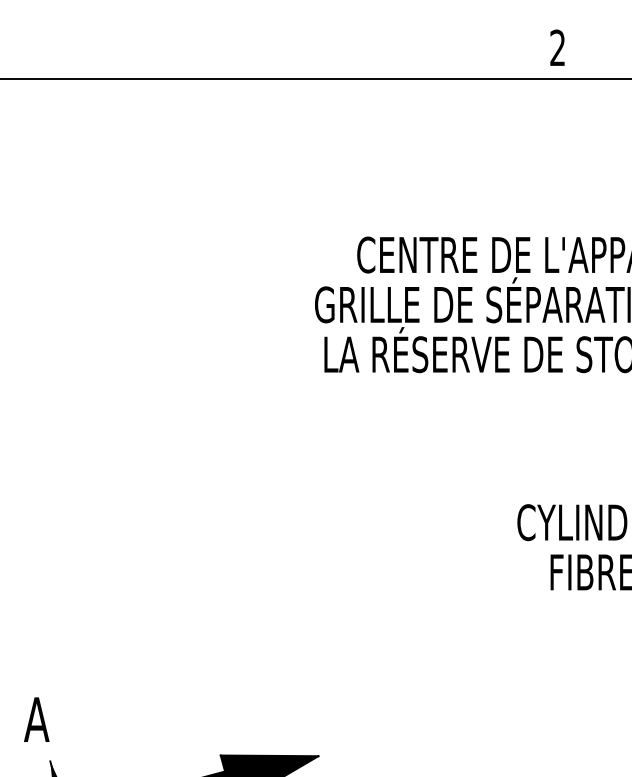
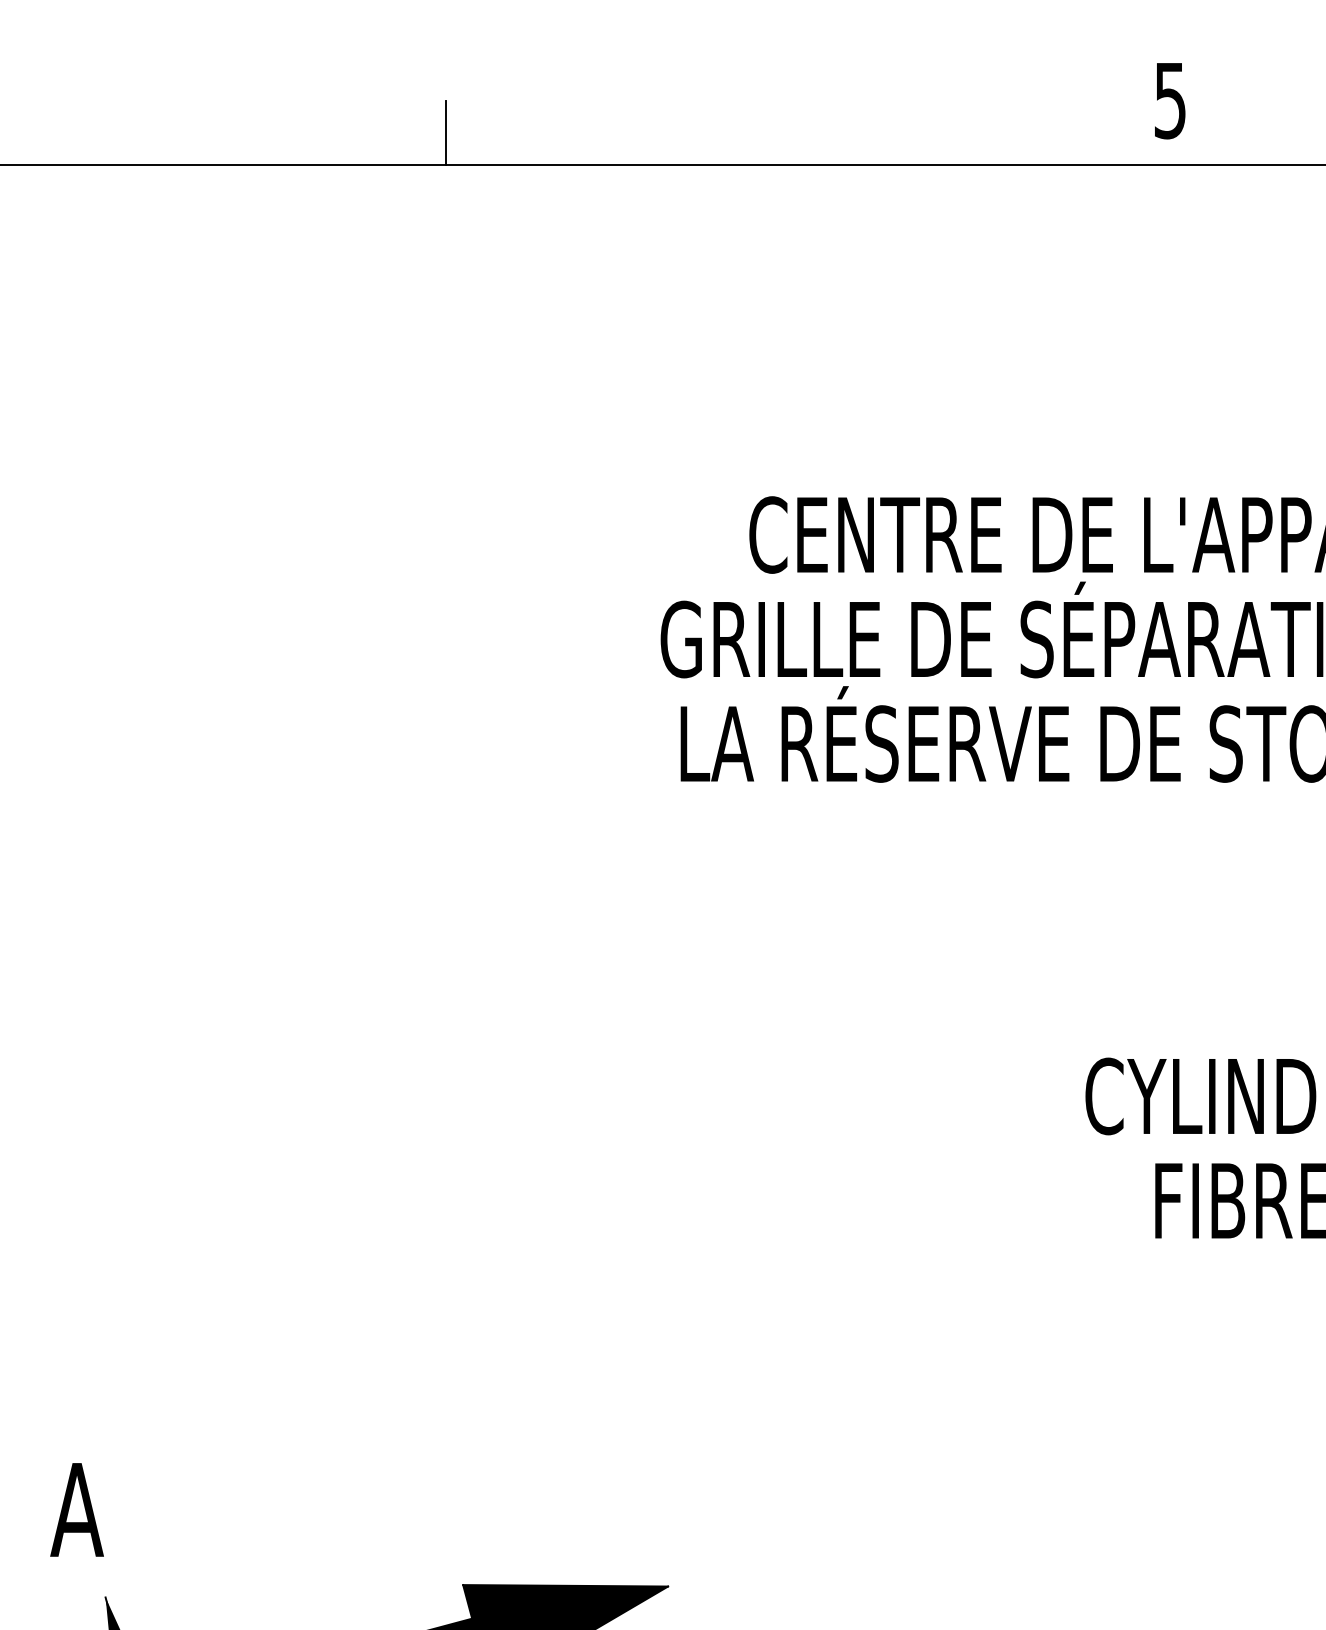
text: (557, 47) -> (1169, 99), 2 -> 5
line: (212, 63) -> (445, 133), added

